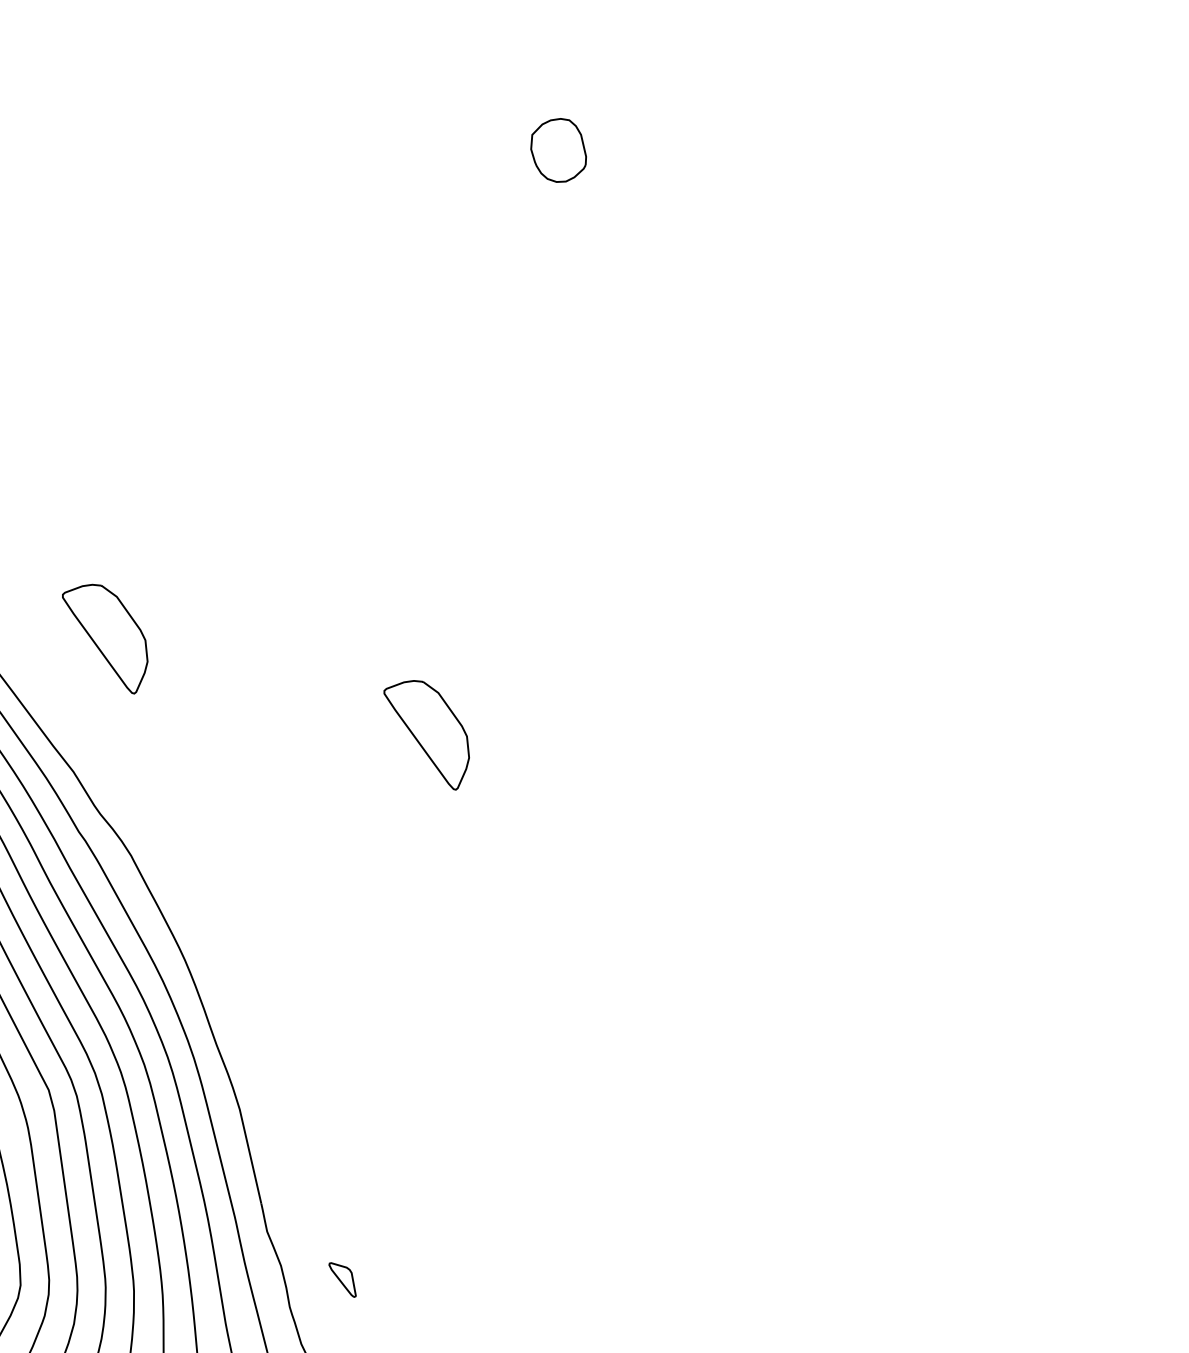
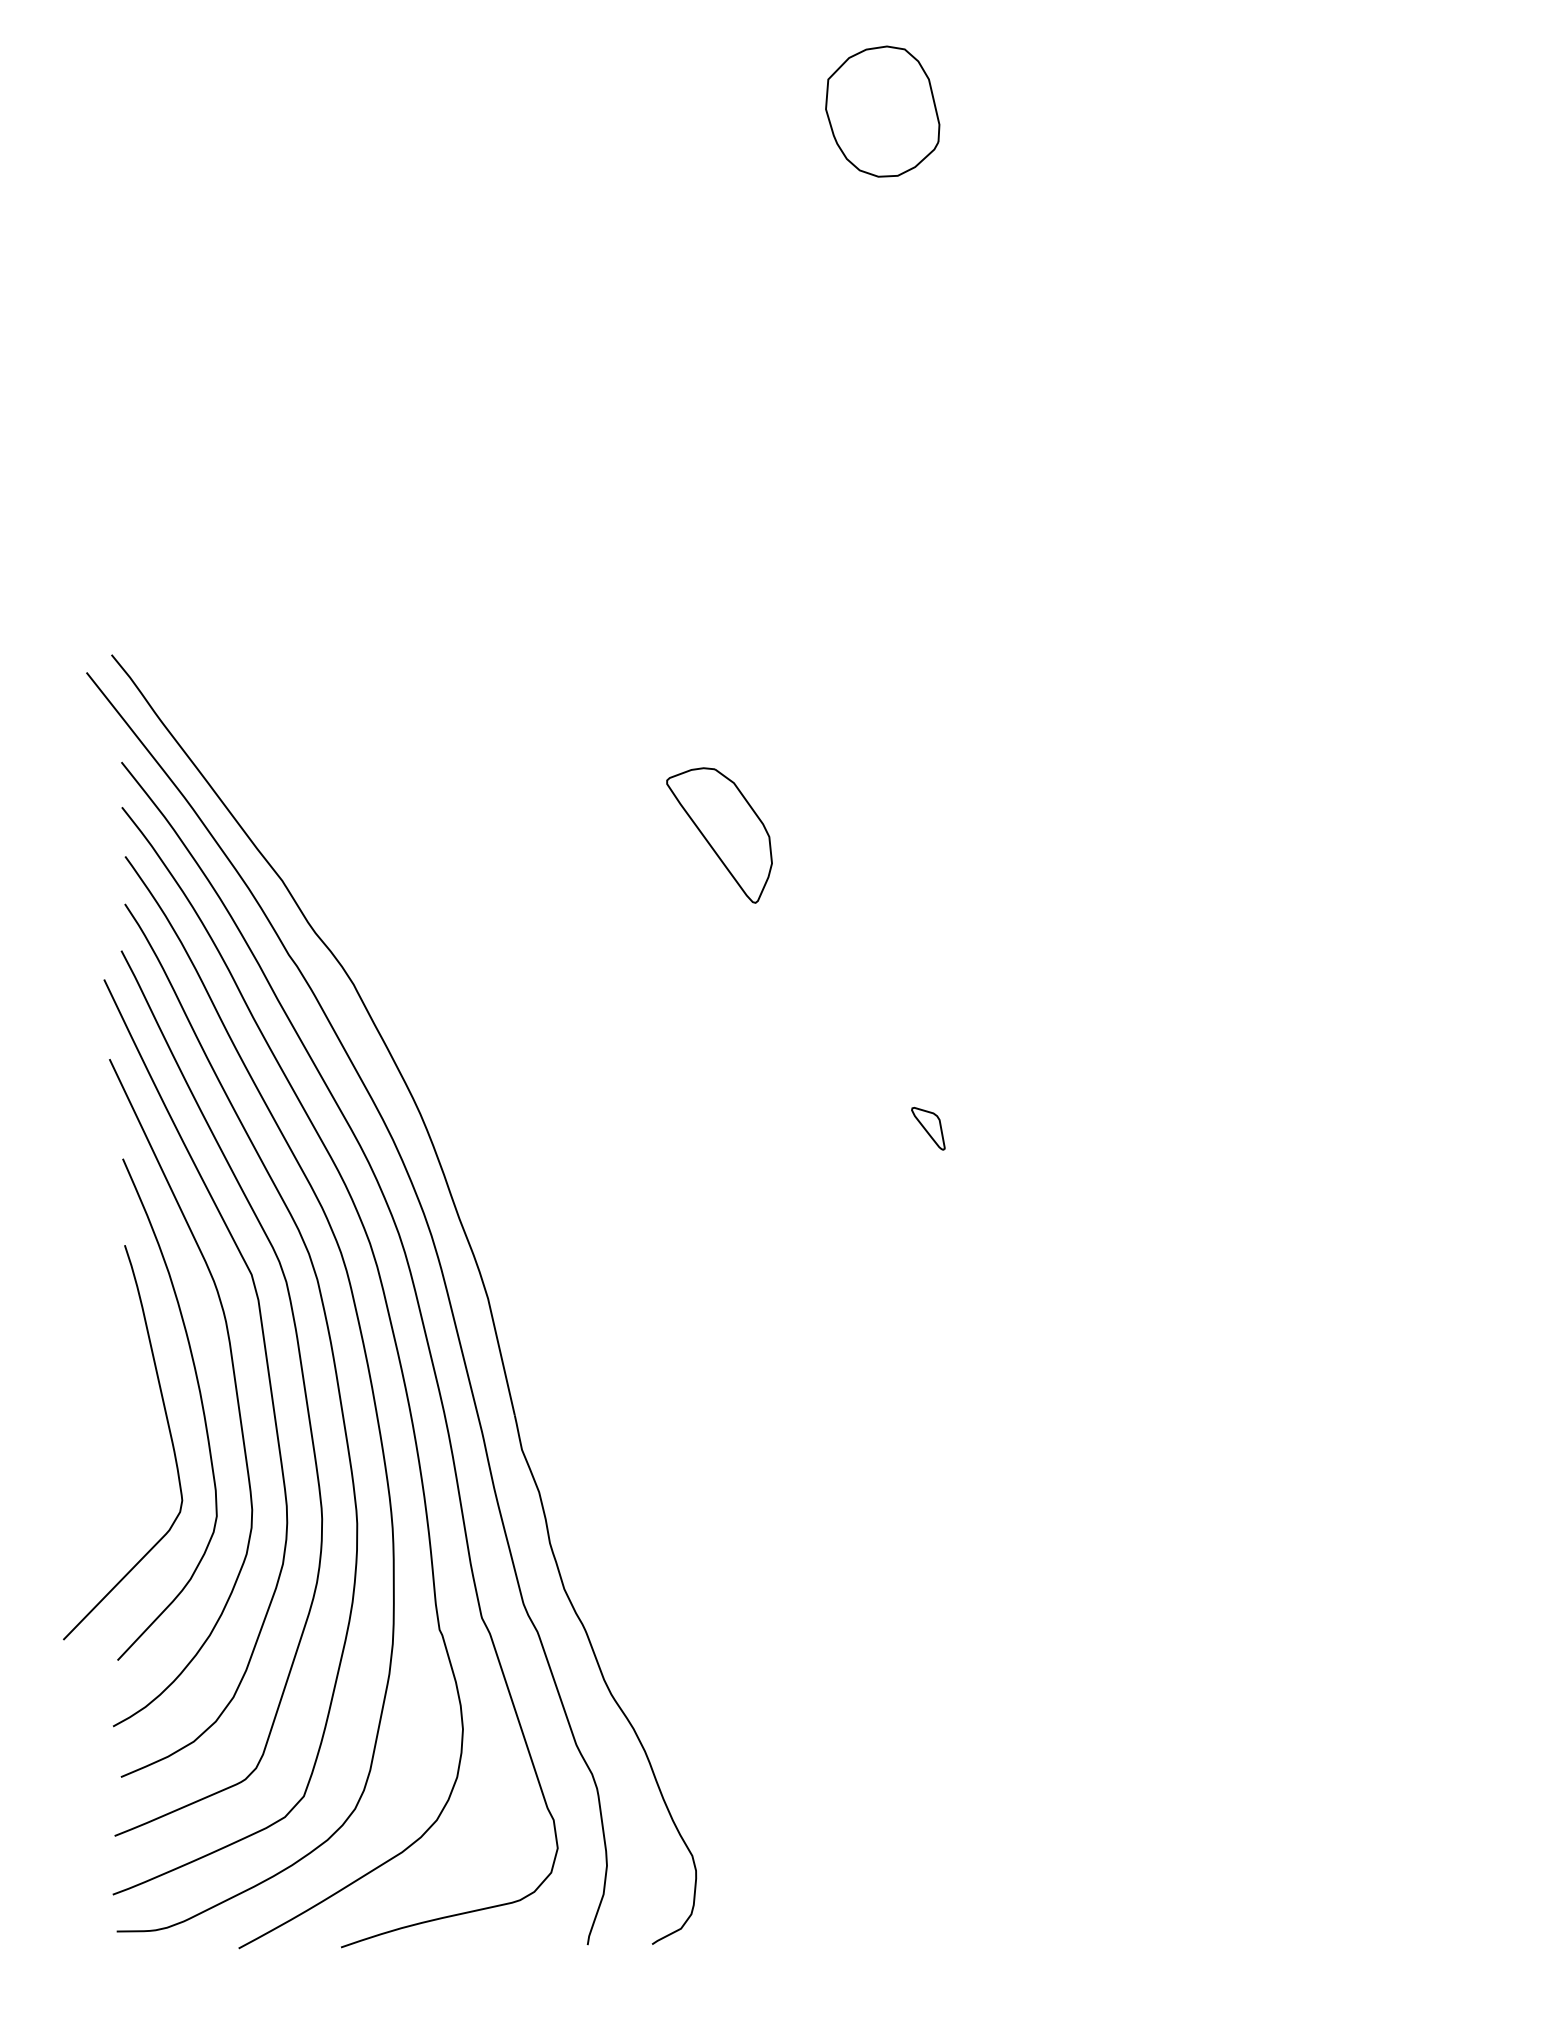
part: (558, 150) -> (882, 111), size x1.67
part: (105, 639) -> (321, 716), removed
part: (342, 1279) -> (928, 1128), moved

